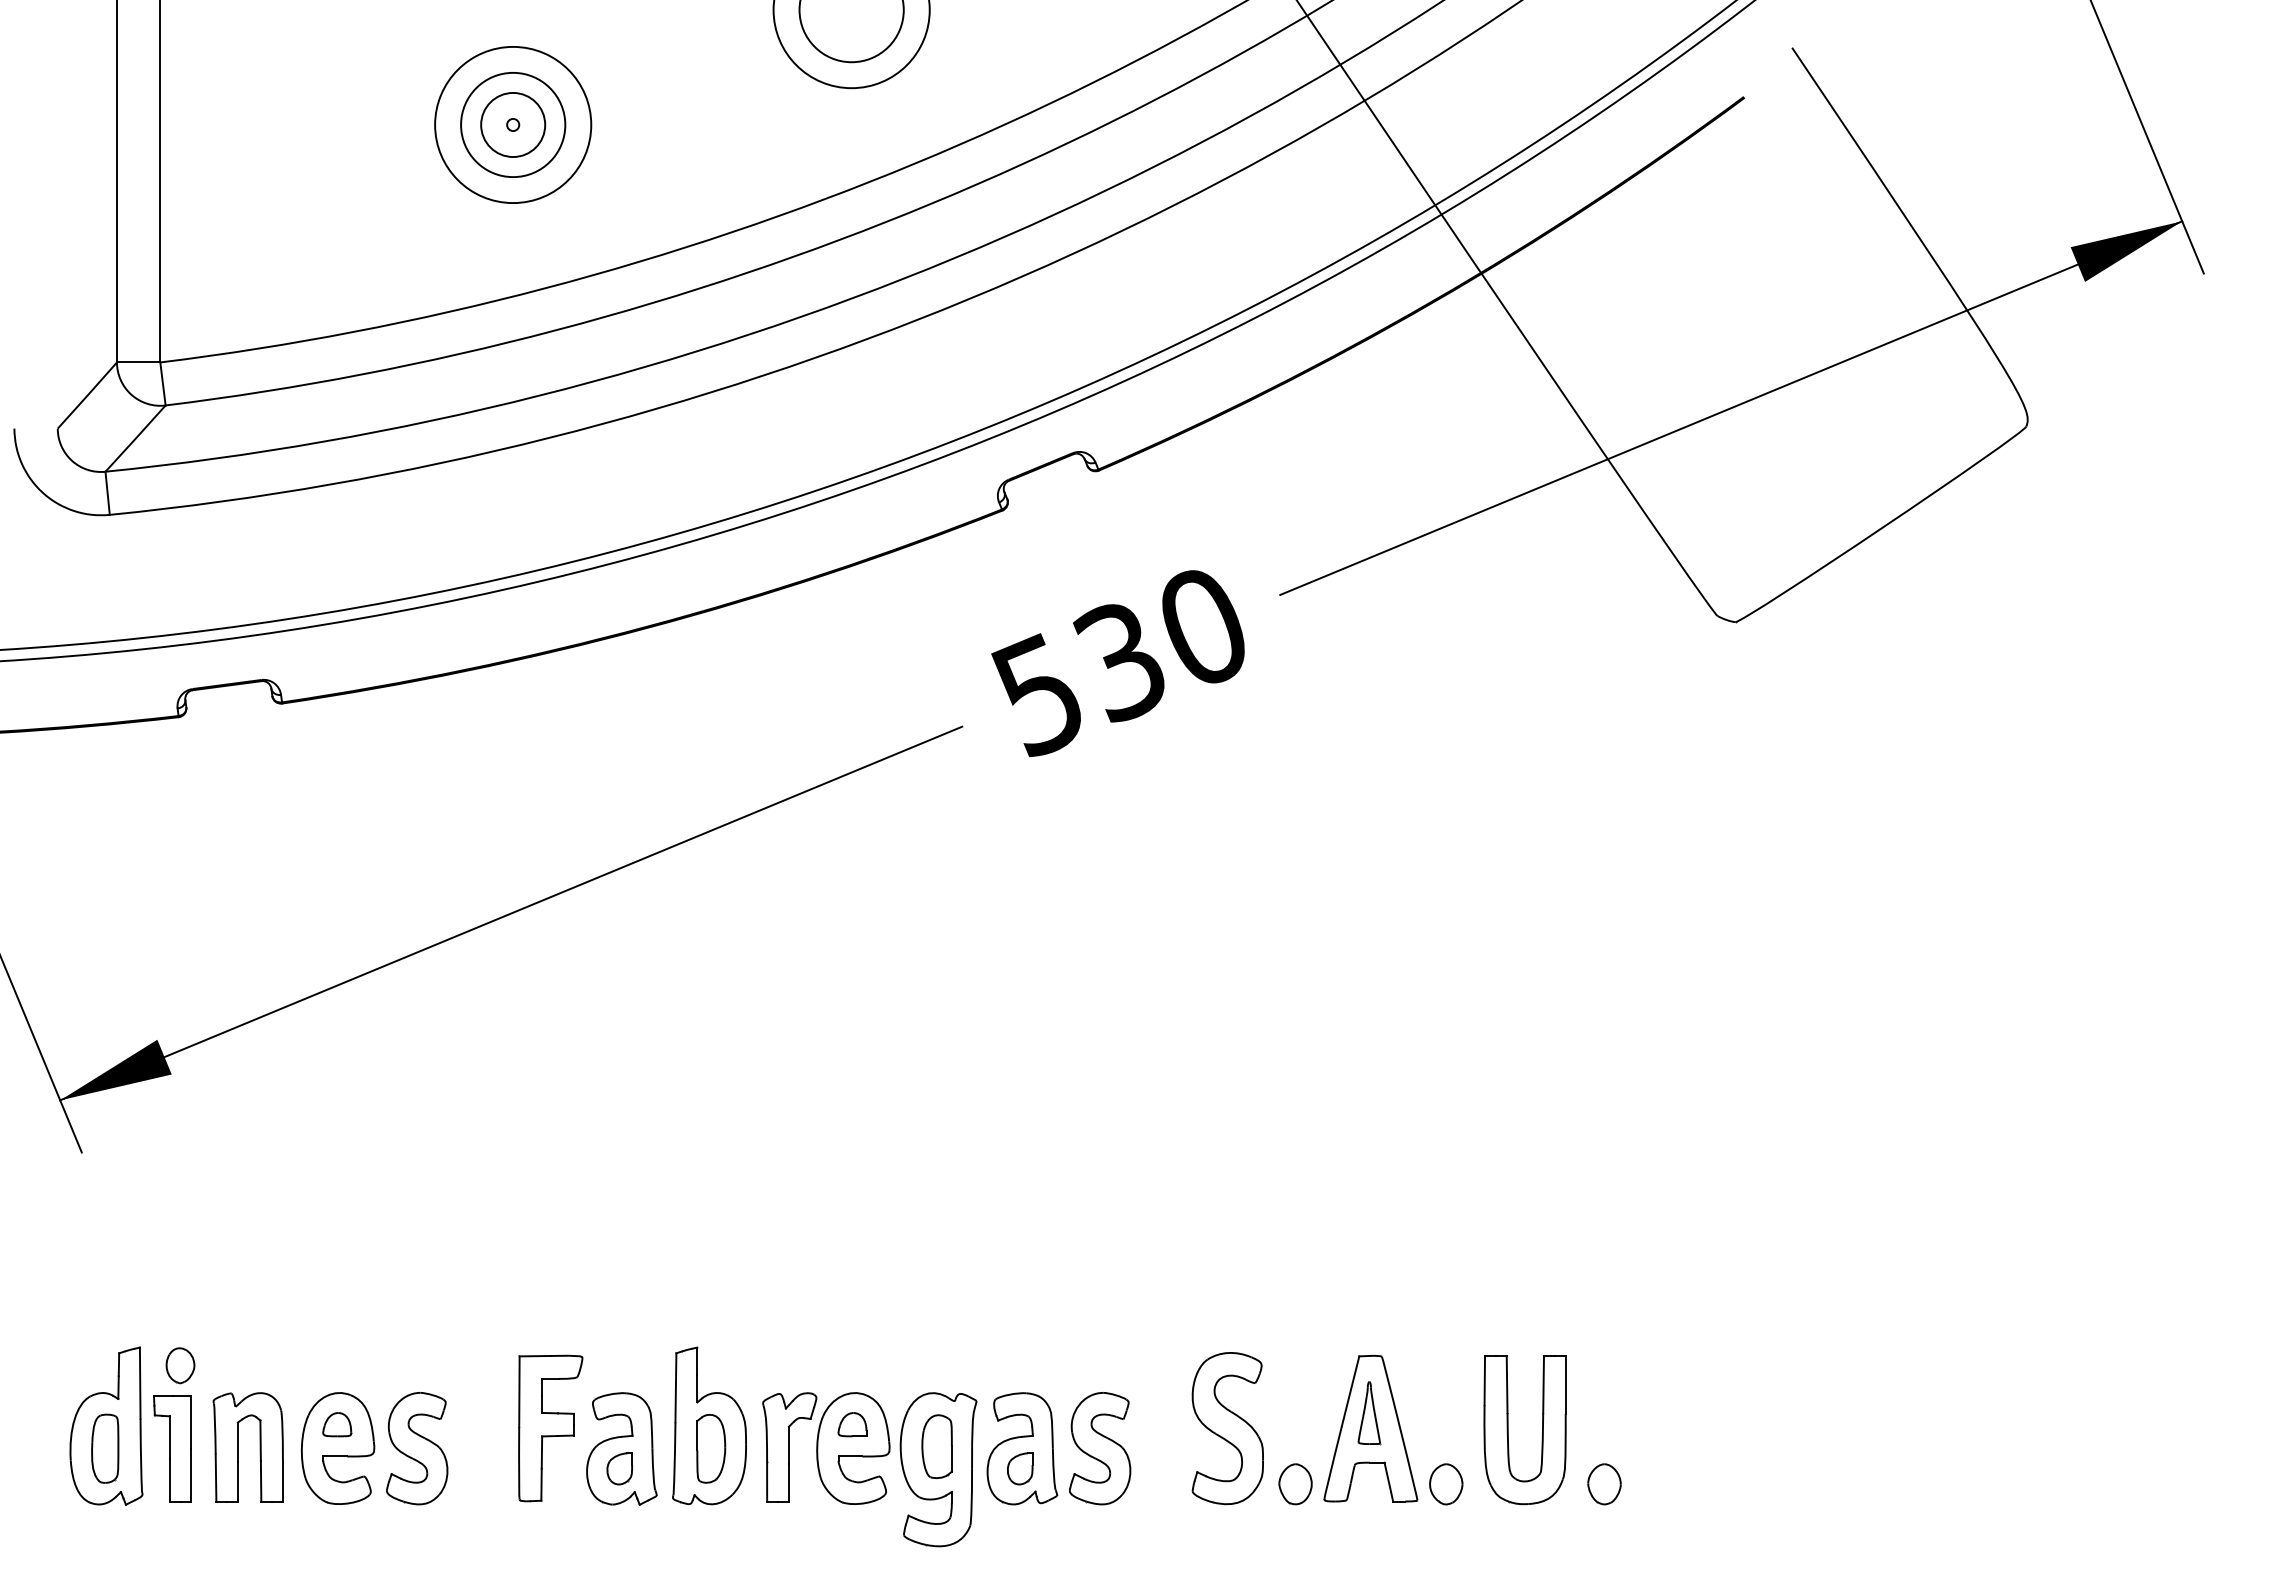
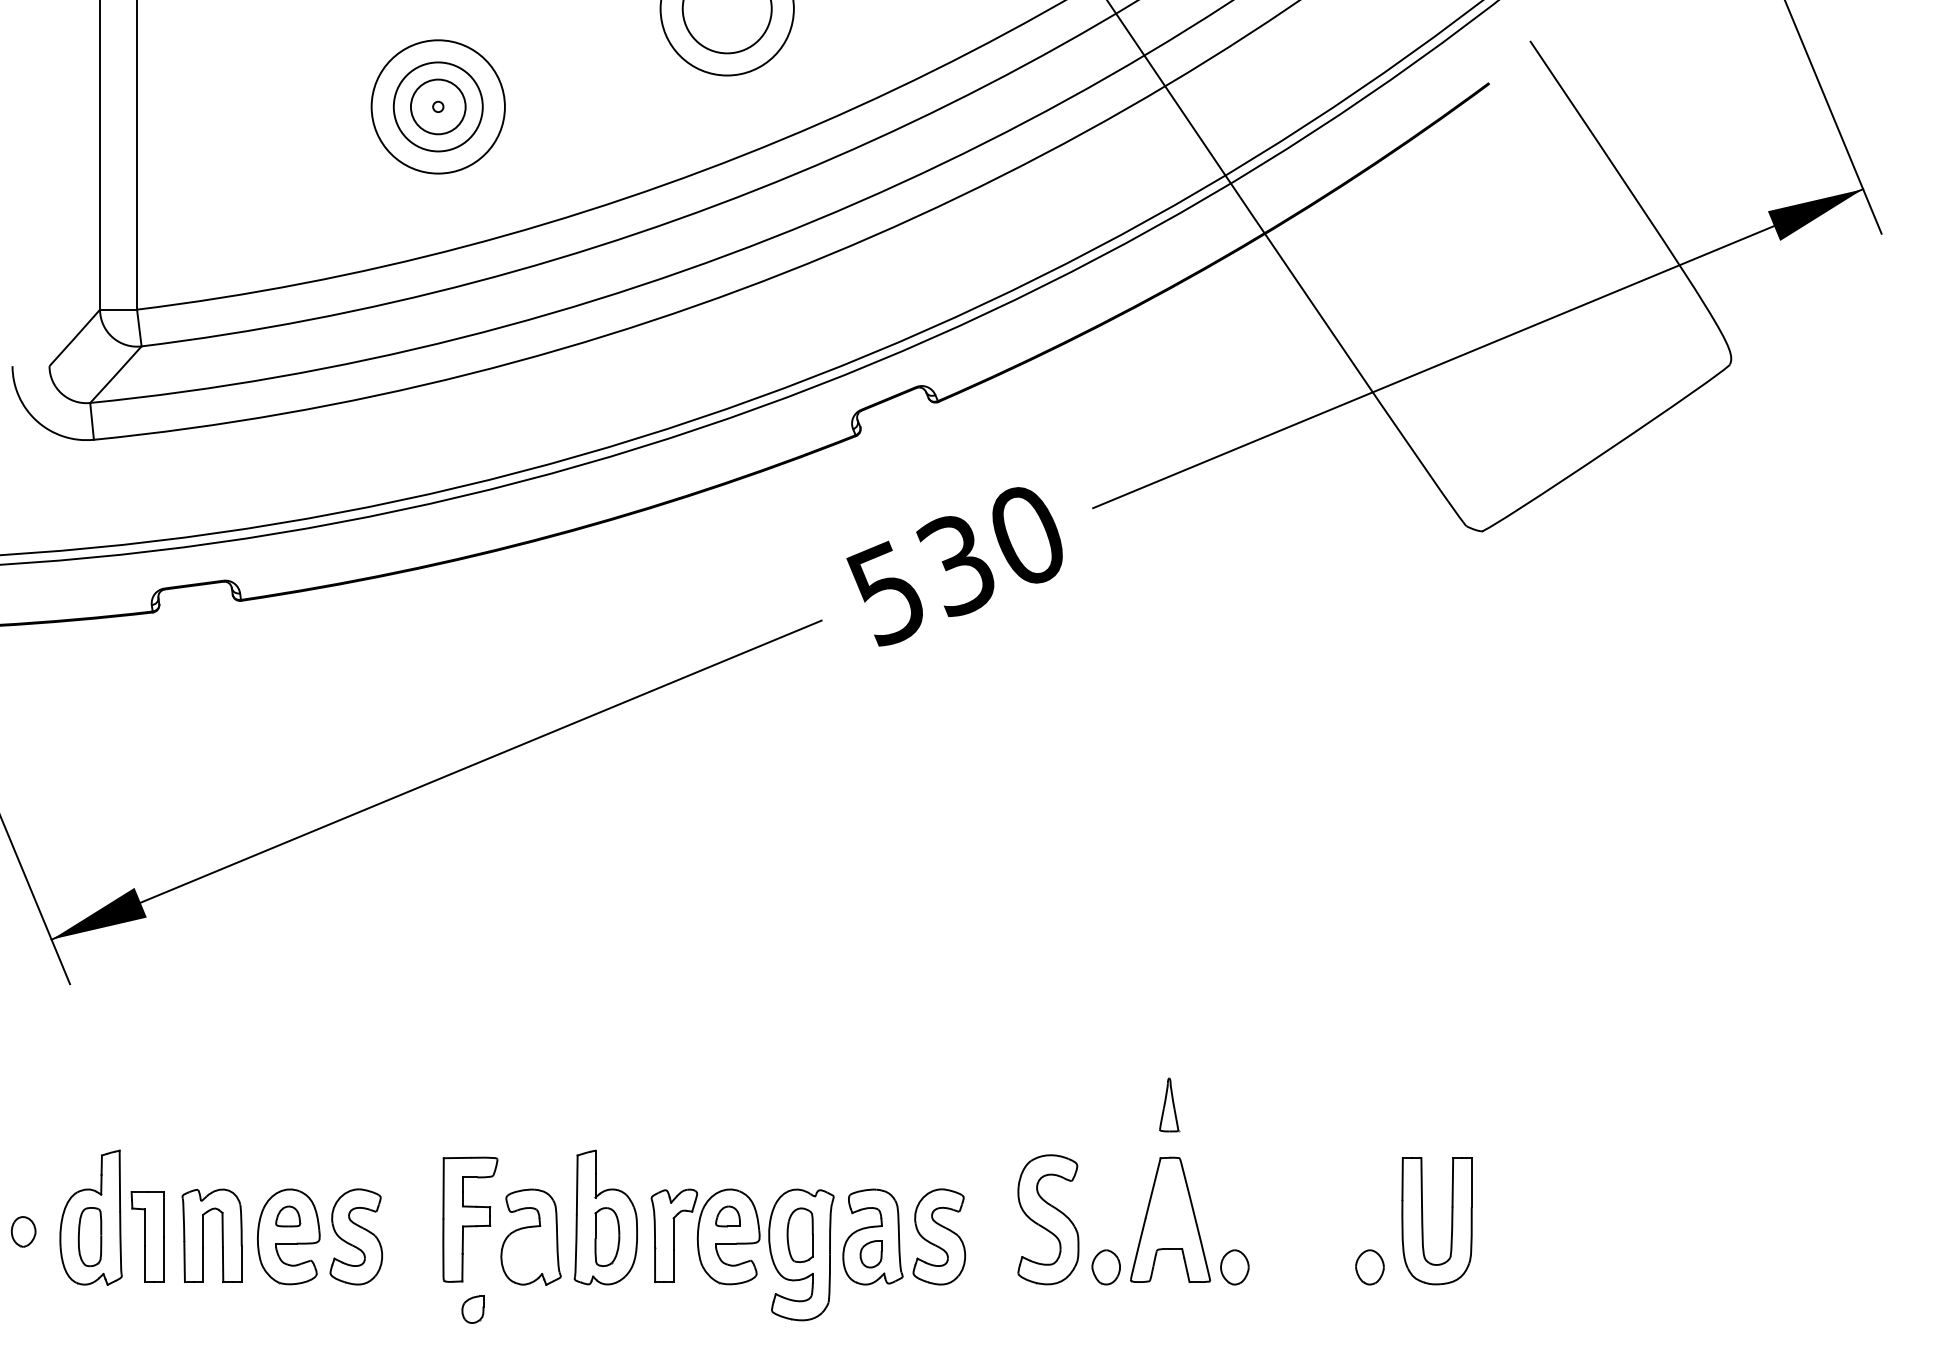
part: (180, 1365) -> (23, 1231), moved
part: (1369, 1413) -> (1169, 1105), moved
part: (1508, 1430) -> (1422, 1221), moved
part: (619, 1468) -> (472, 1309), moved

